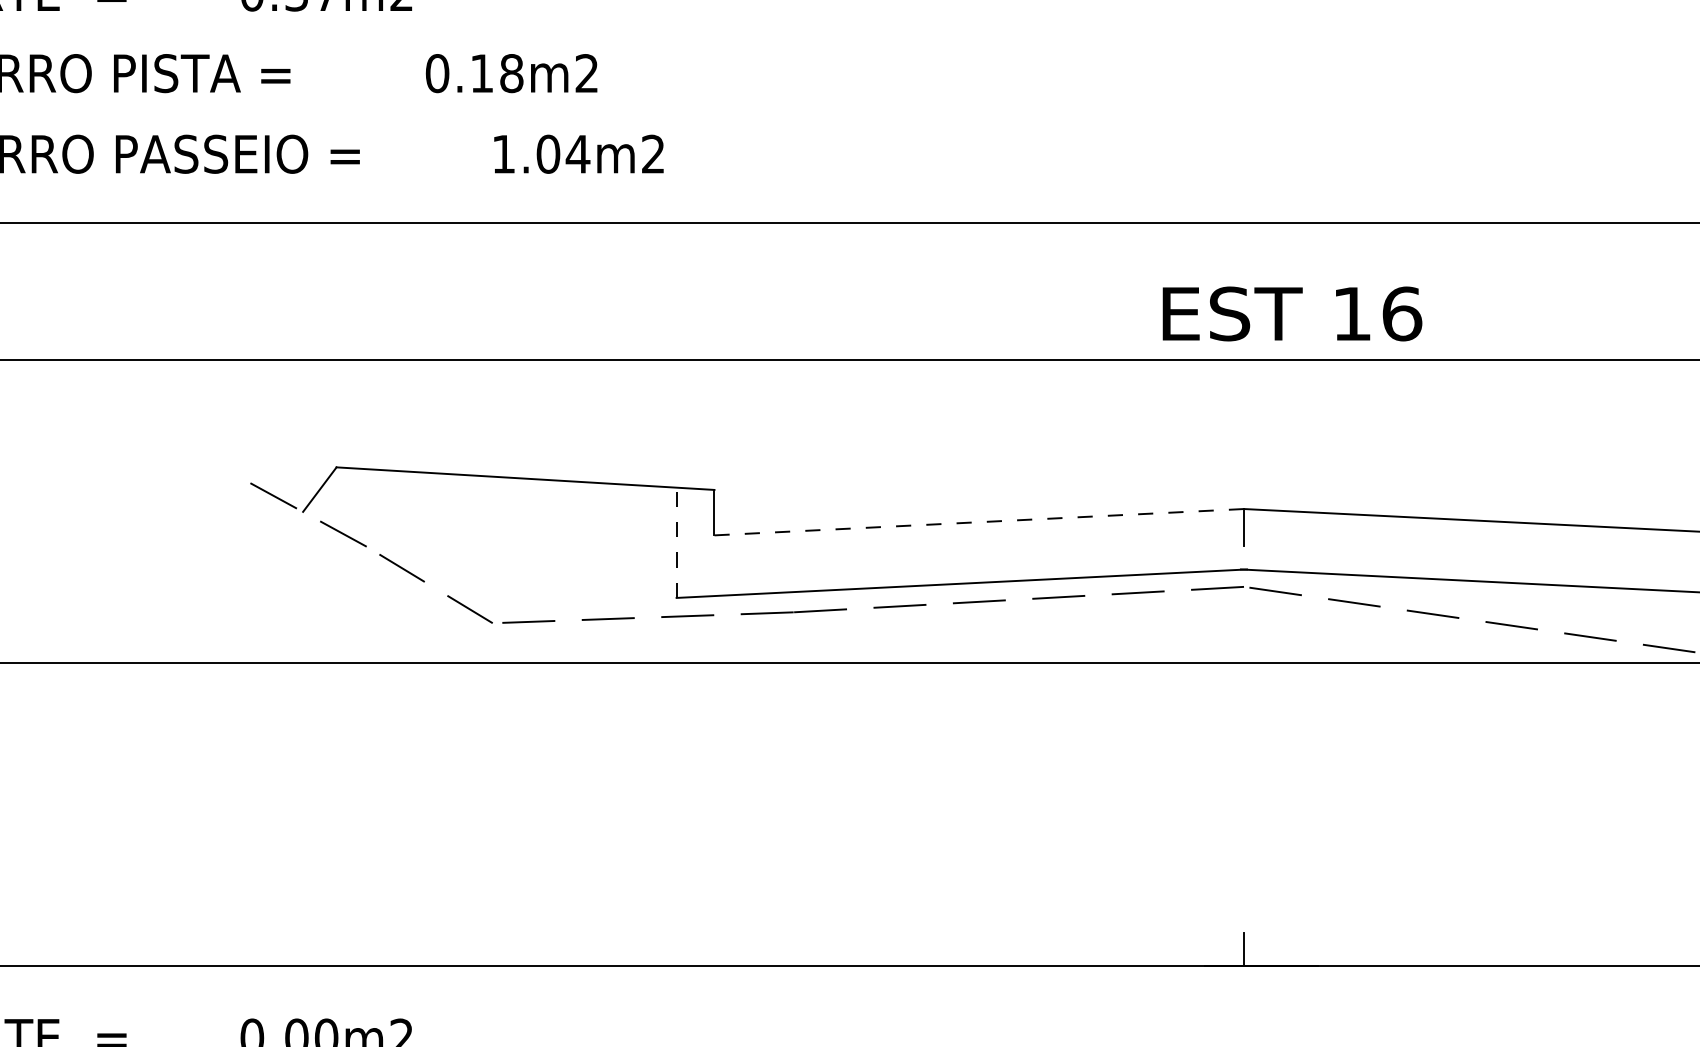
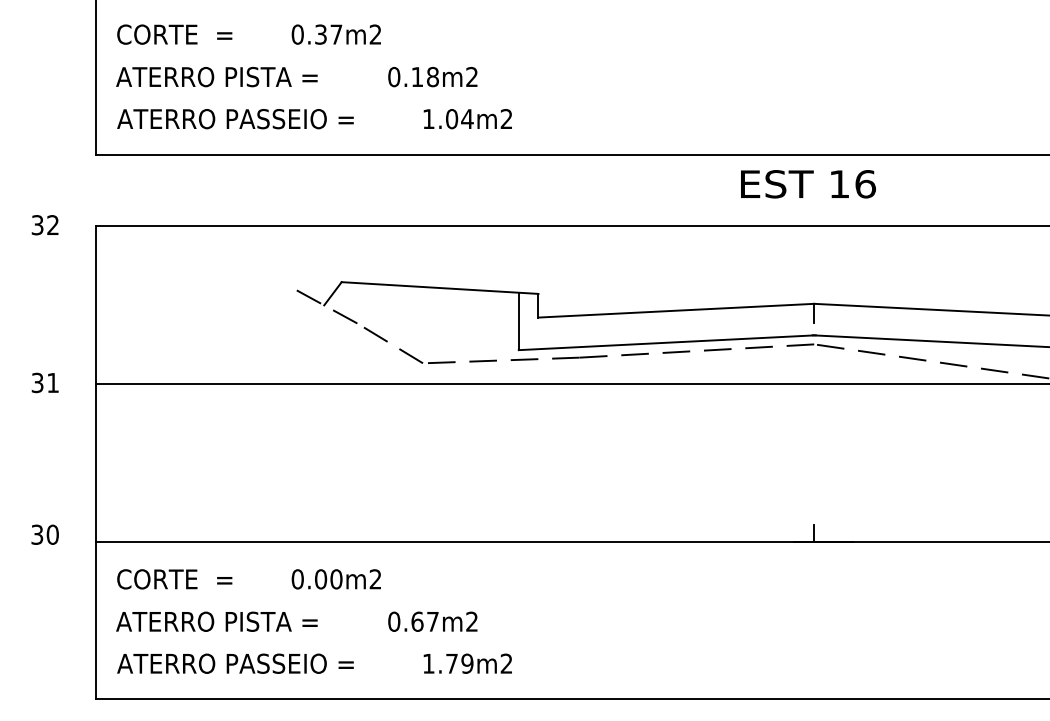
text: (1292, 314) -> (808, 184), moved
line: (977, 521) -> (675, 310), dashed -> solid
line: (676, 542) -> (518, 321), dashed -> solid

